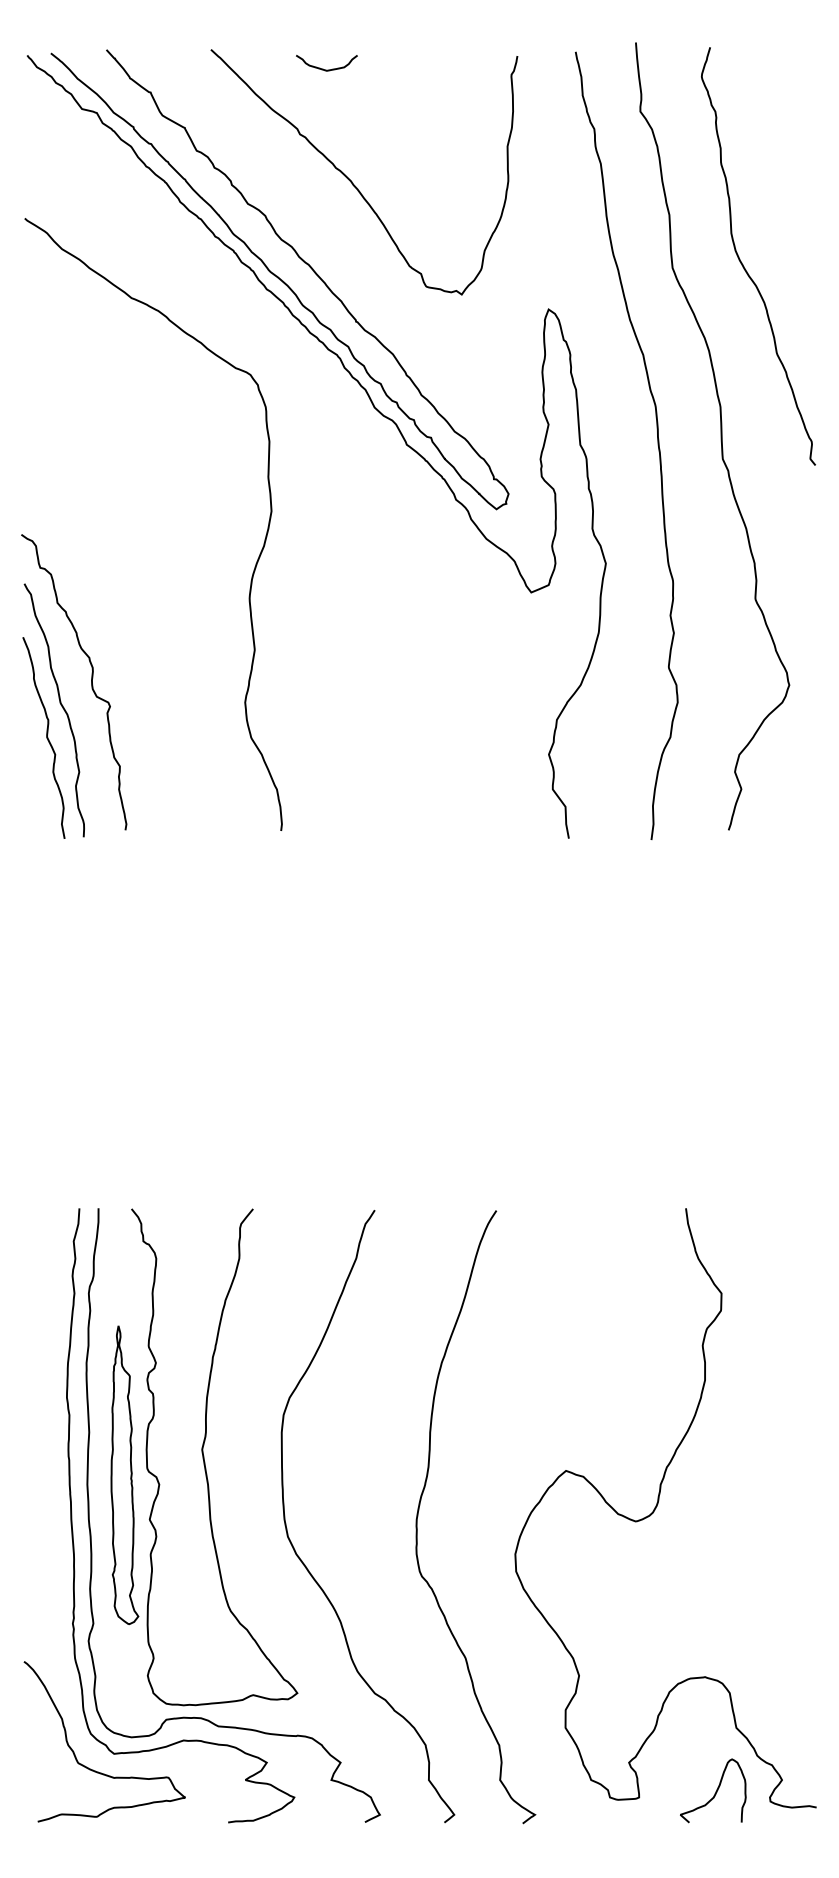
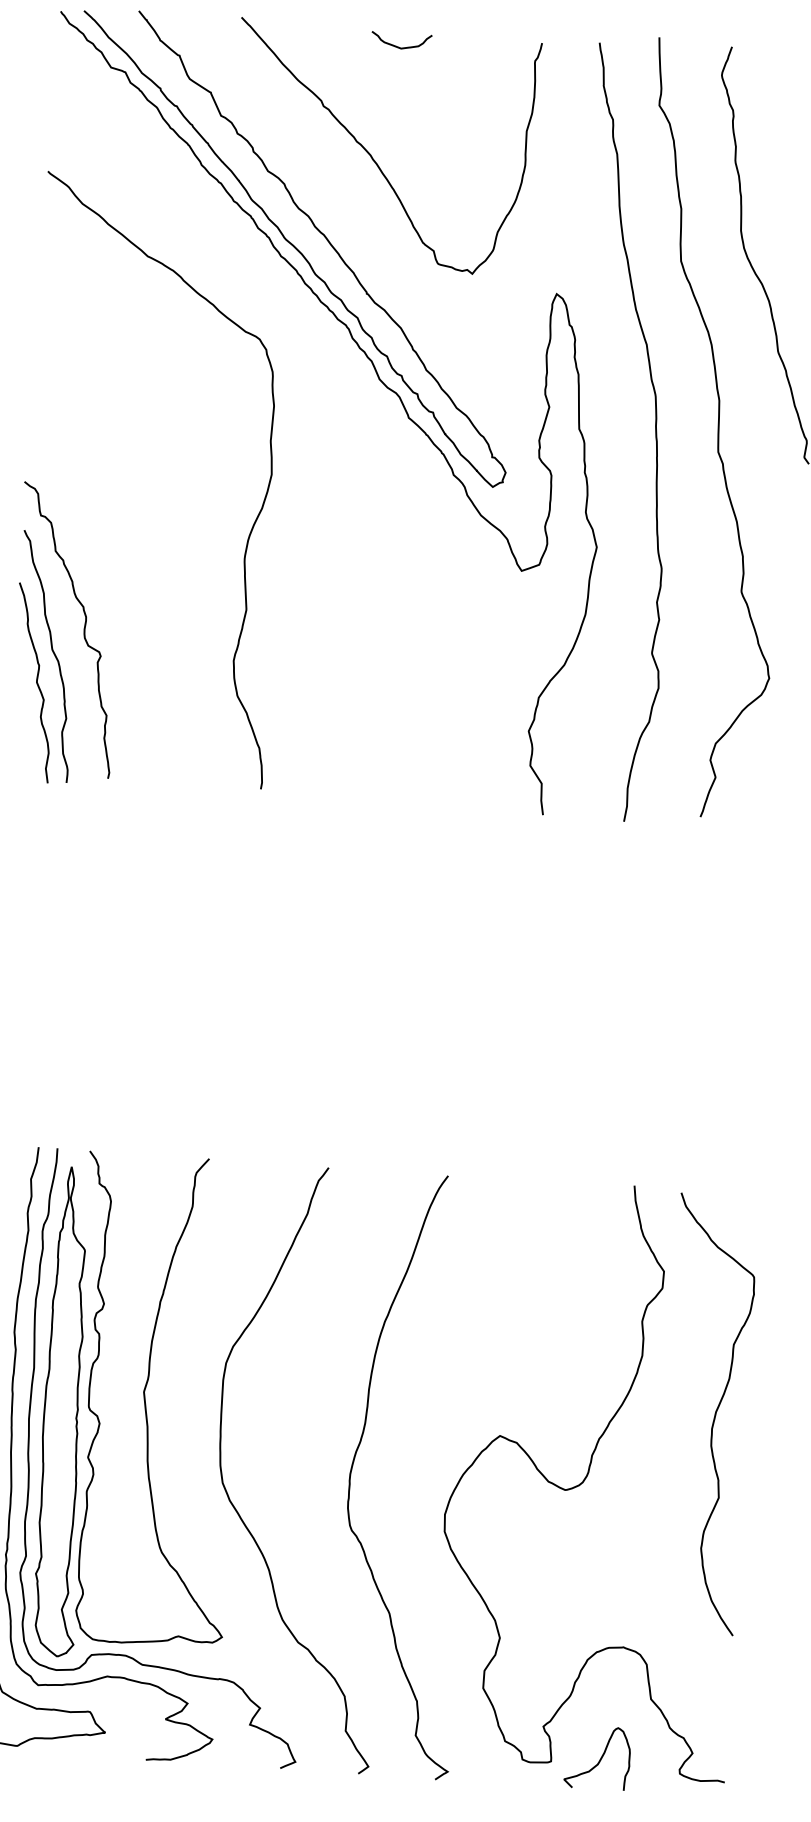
curve: (323, 68) -> (398, 46), moved
curve: (781, 1437) -> (713, 1416), added
part: (124, 1475) -> (66, 1412), size x1.67
curve: (715, 1791) -> (599, 1758), moved

